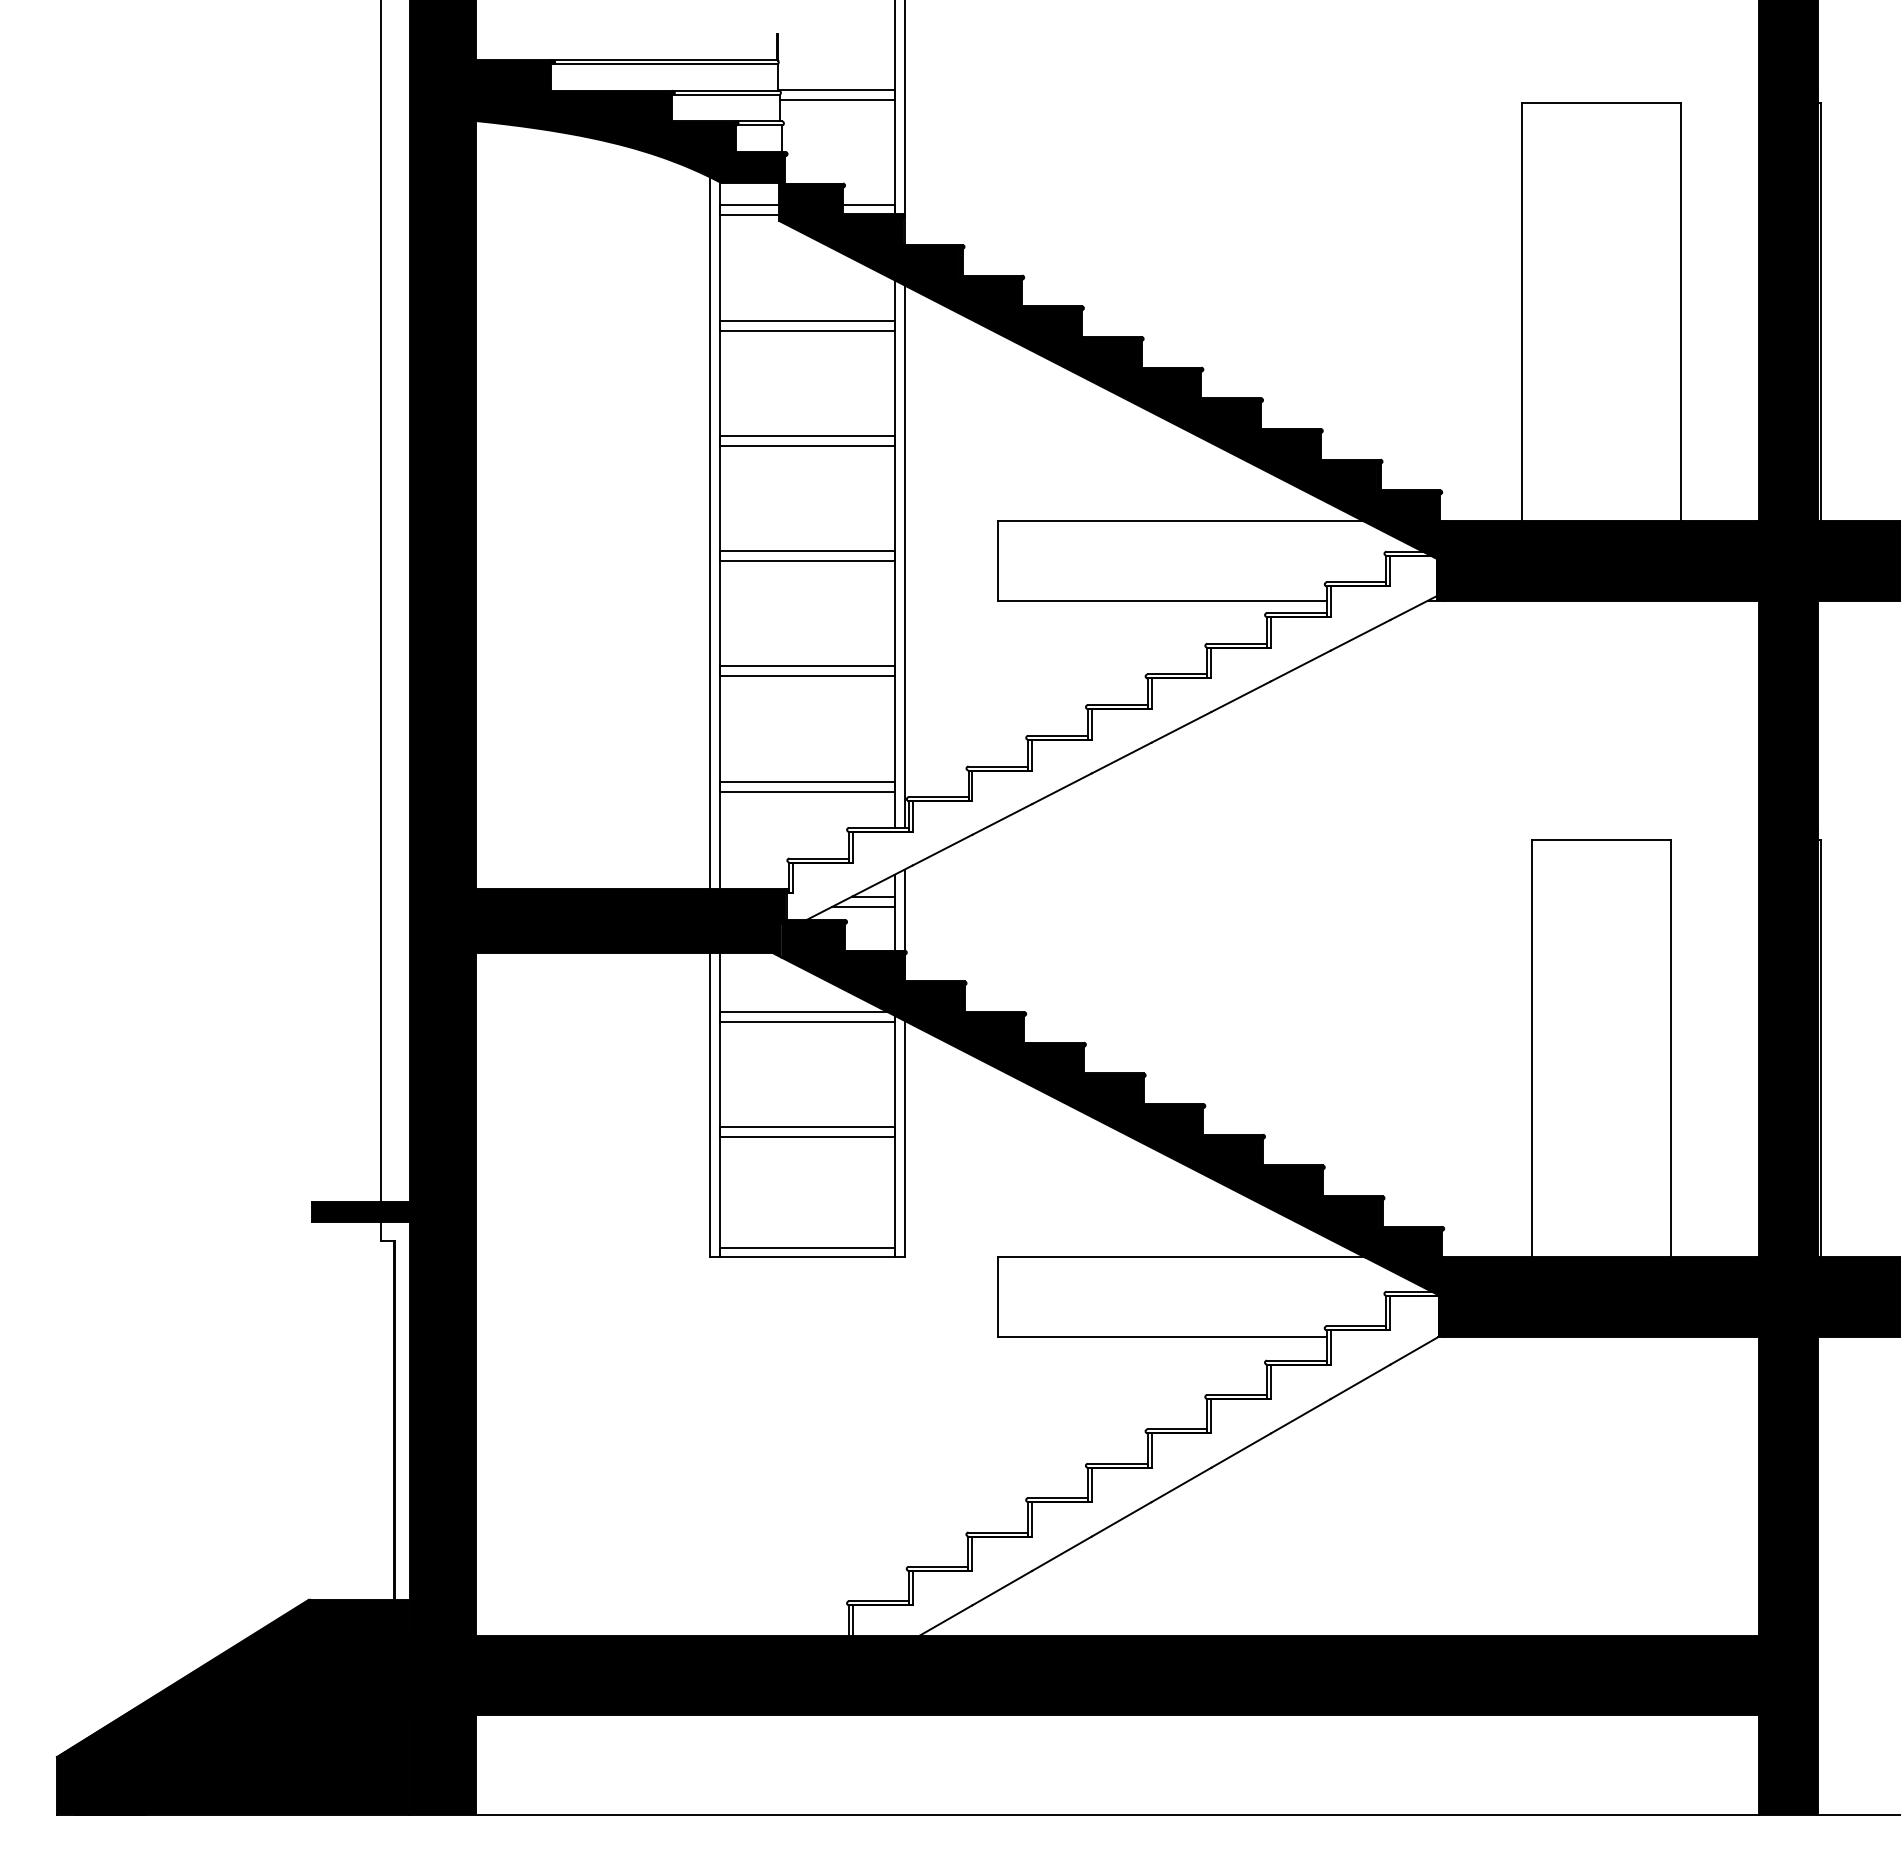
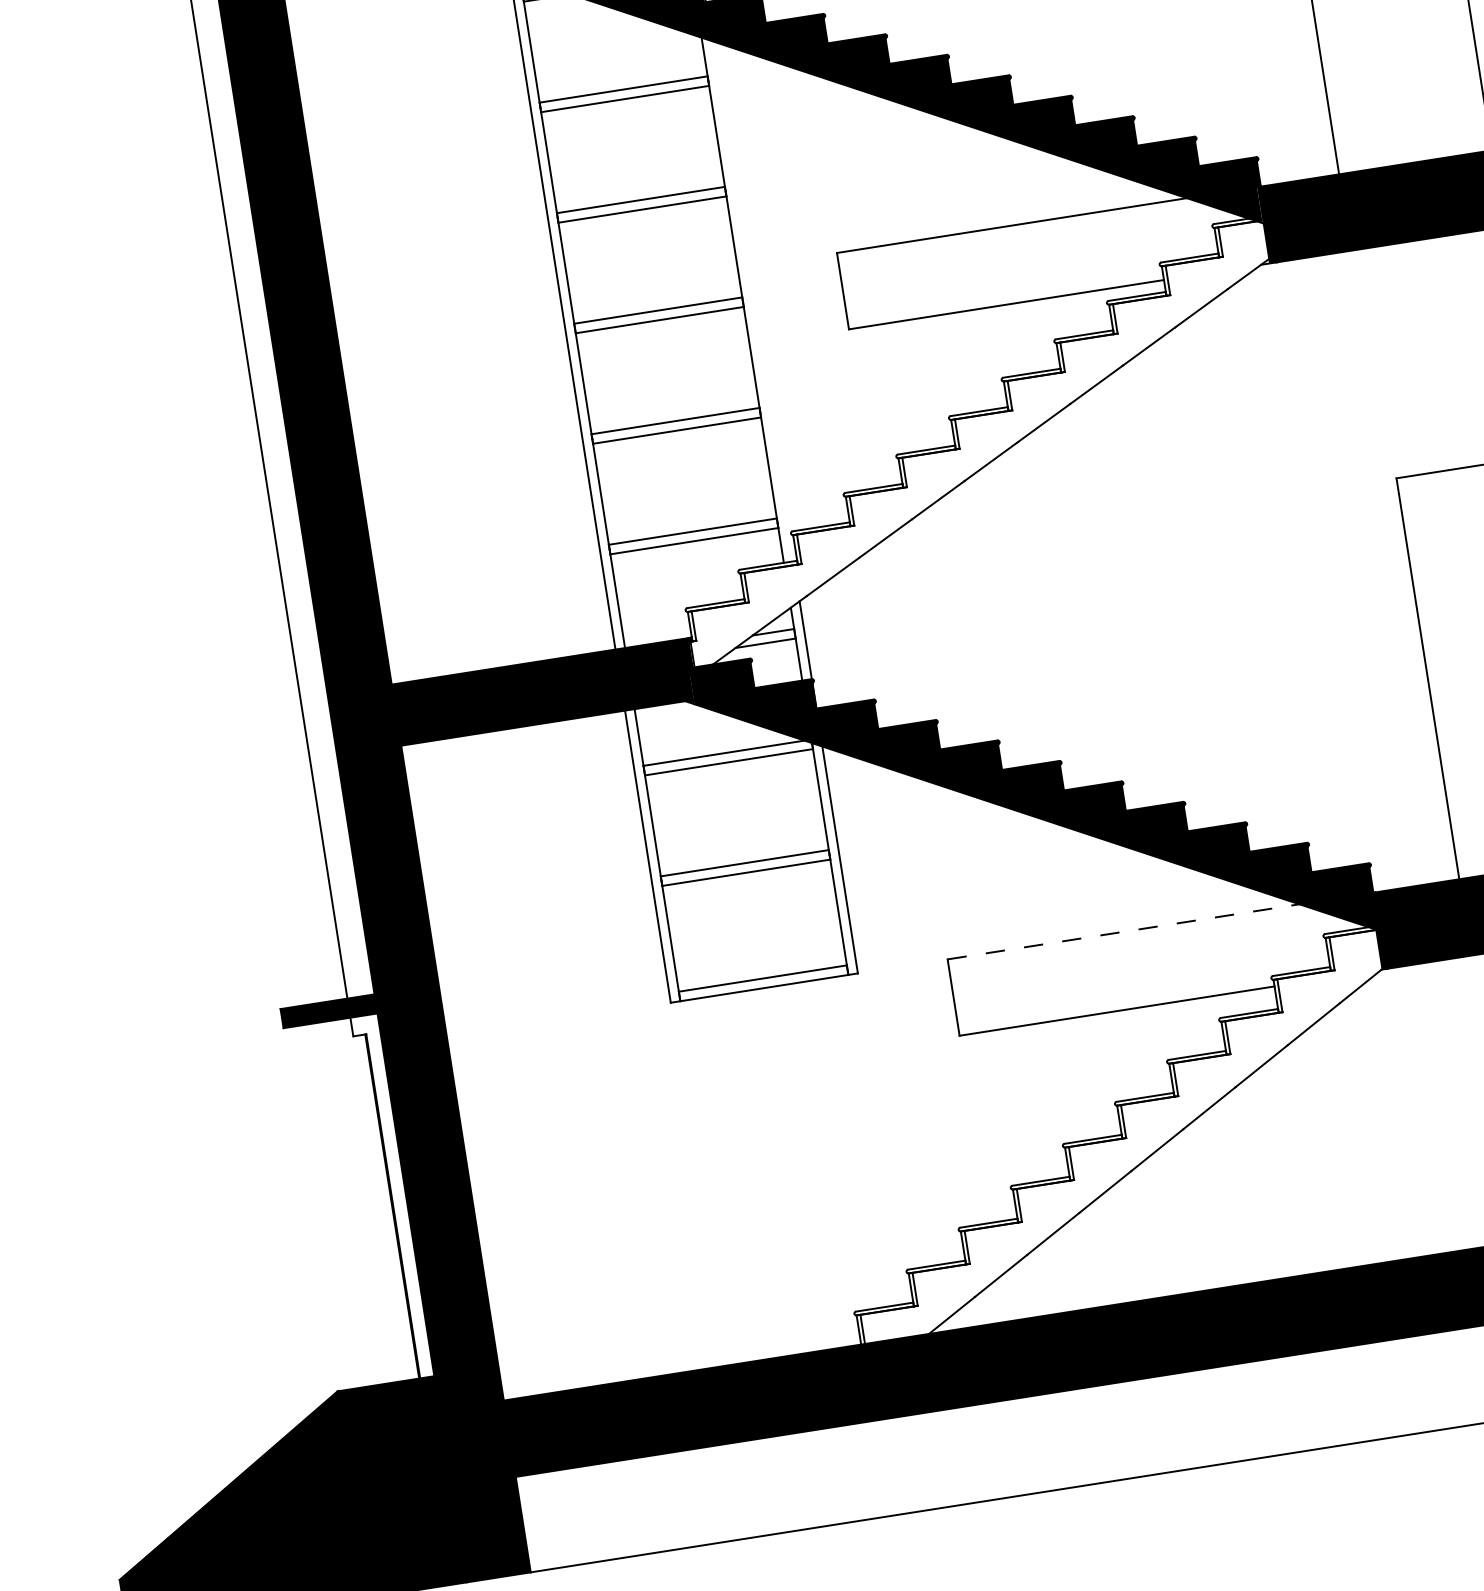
line: (904, 556) -> (752, 301), removed
line: (1182, 1257) -> (1124, 931), solid -> dashed

